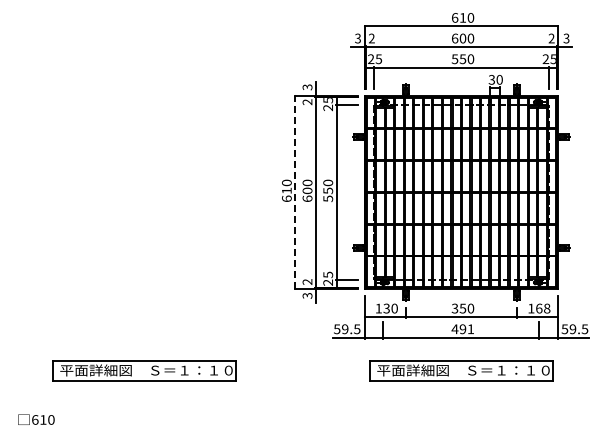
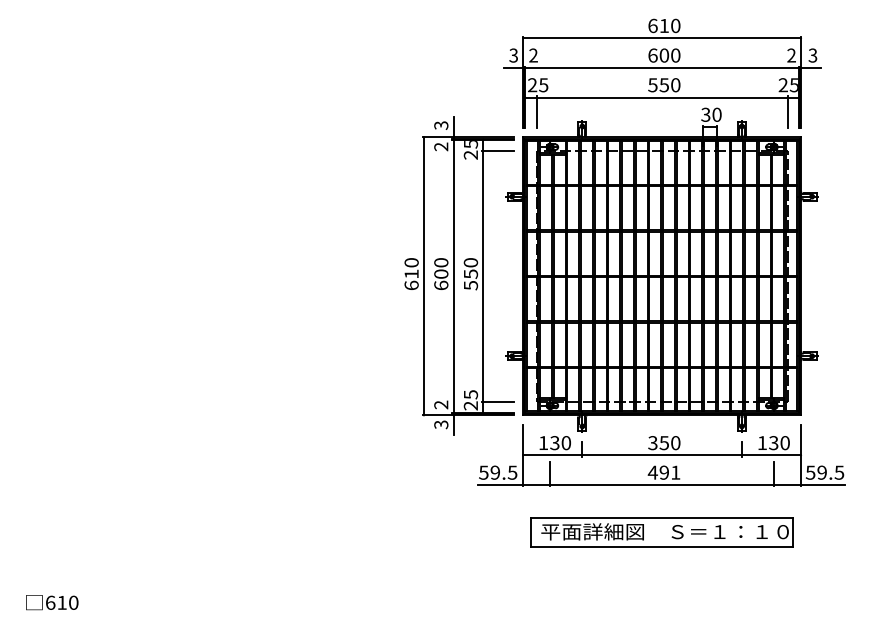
line: (295, 192) -> (424, 276), dashed -> solid
text: (543, 308) -> (779, 442), 168 -> 130
part: (144, 370) -> (207, 531), removed

